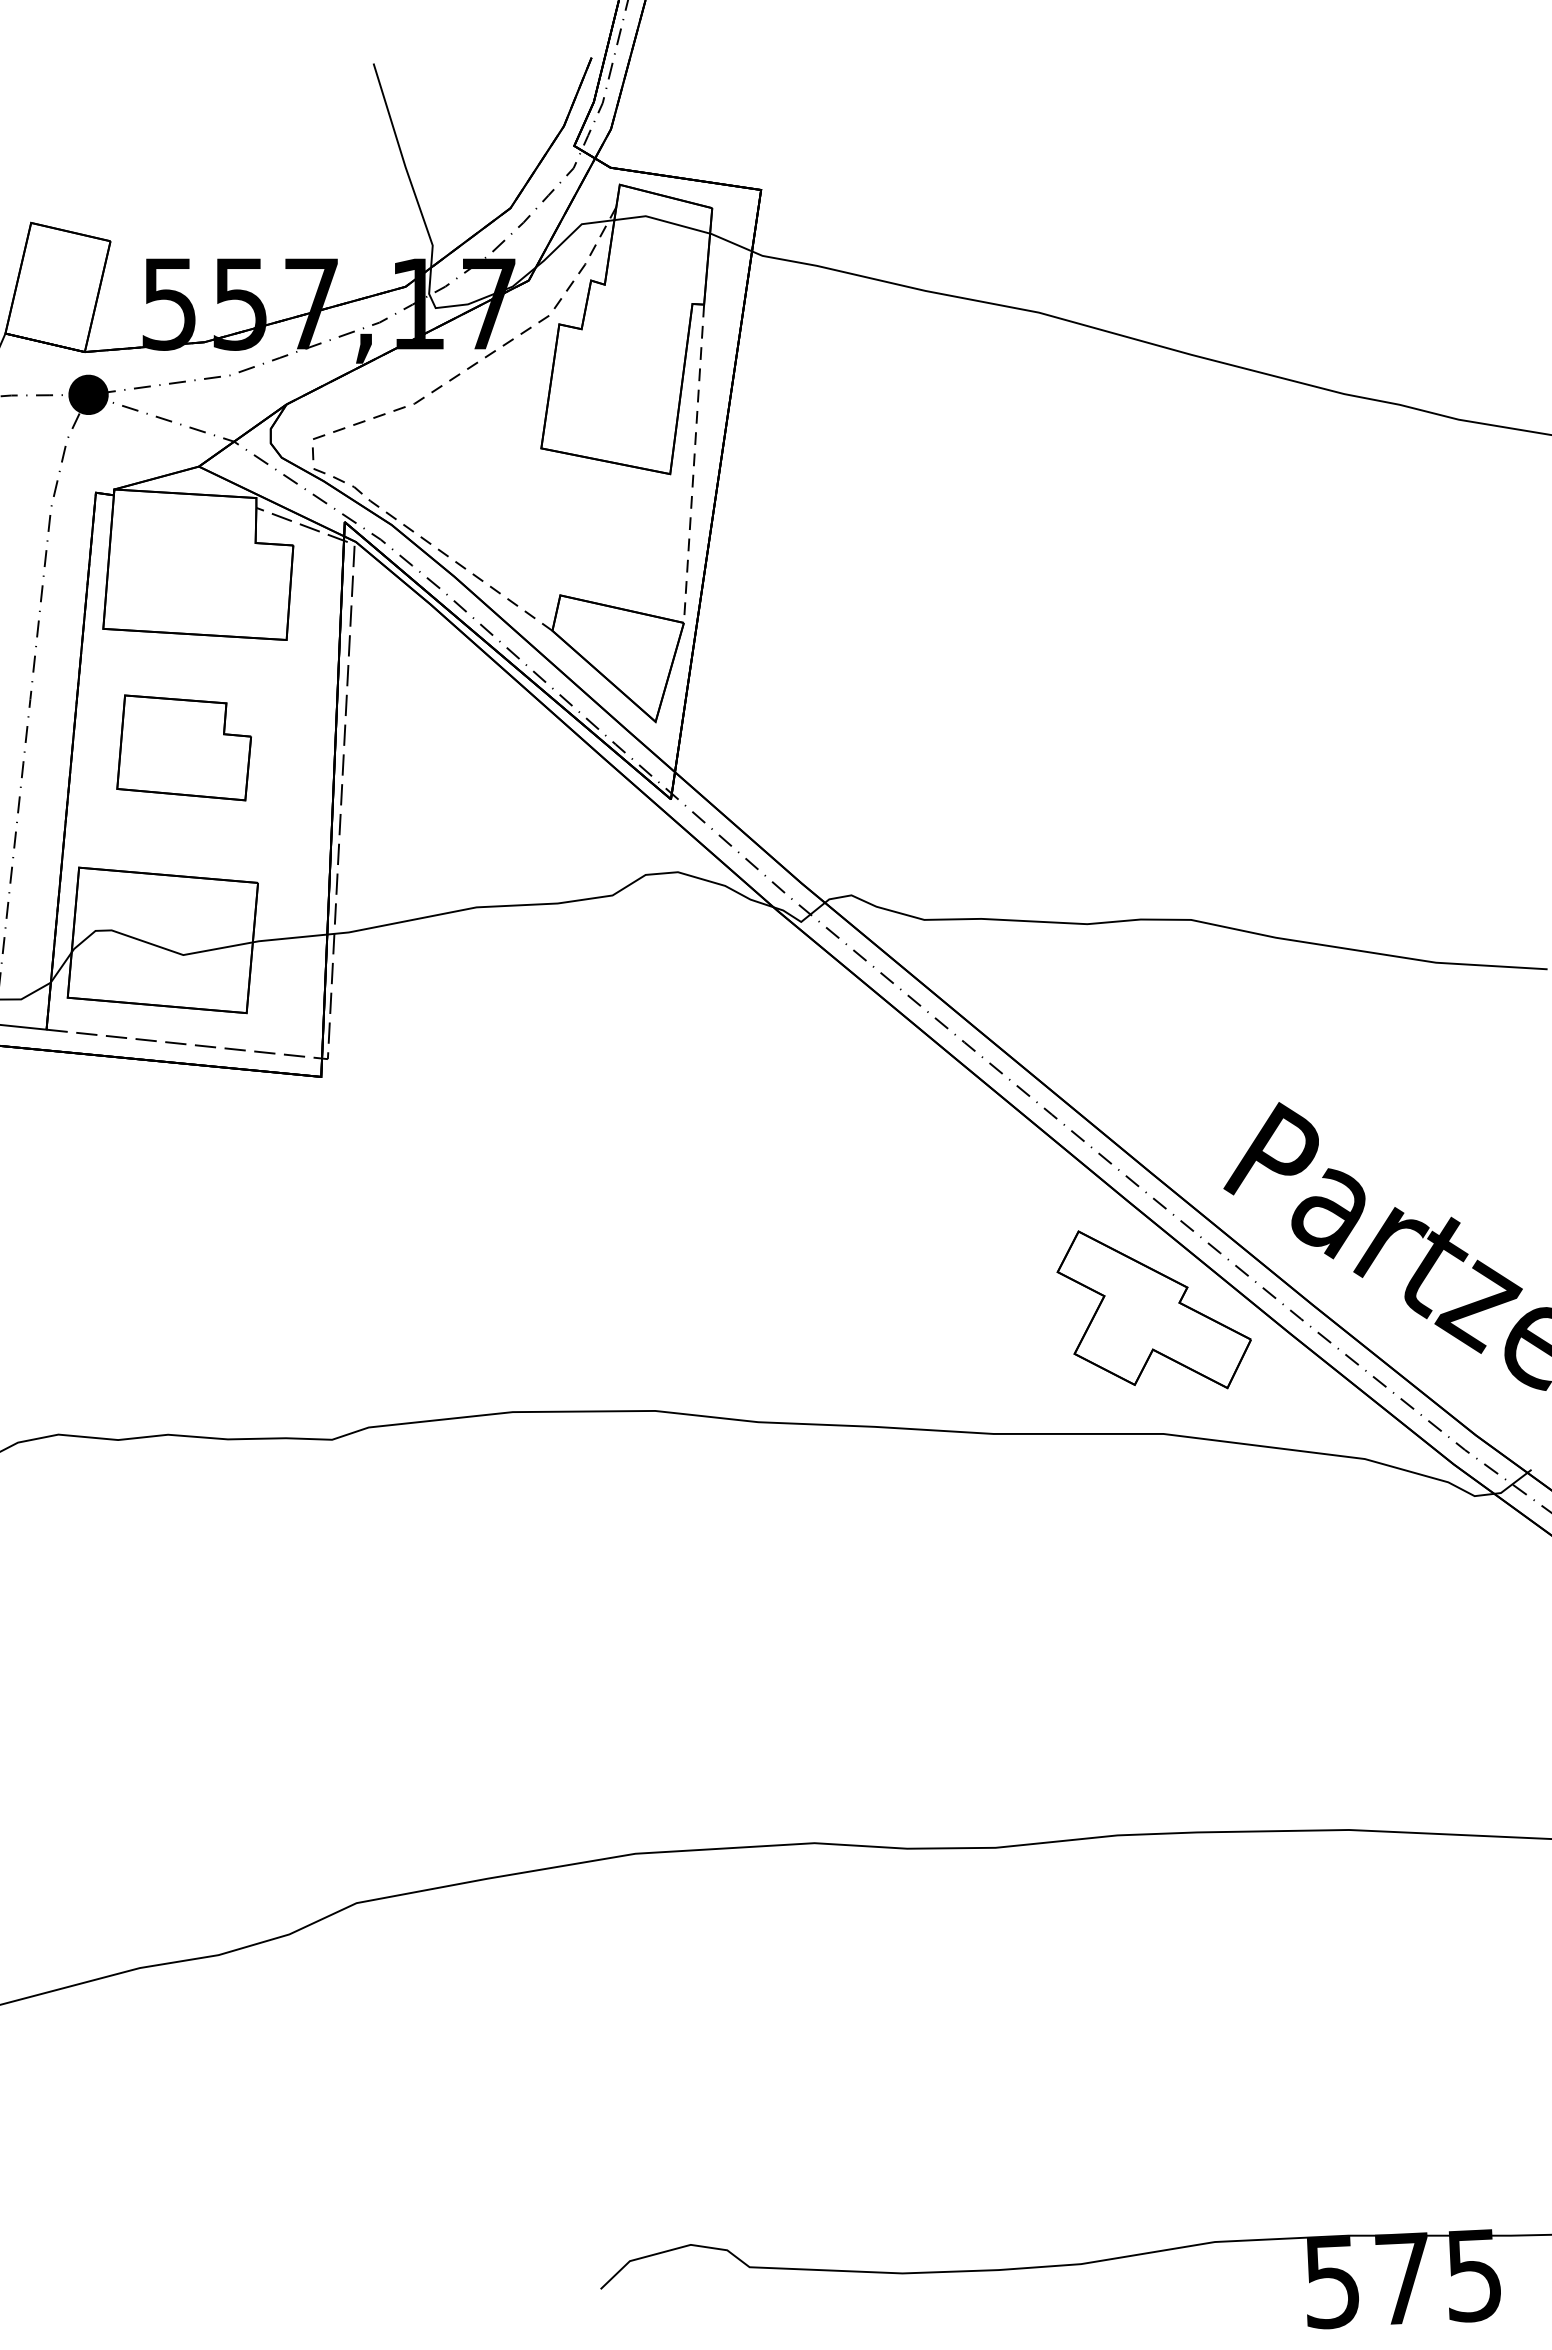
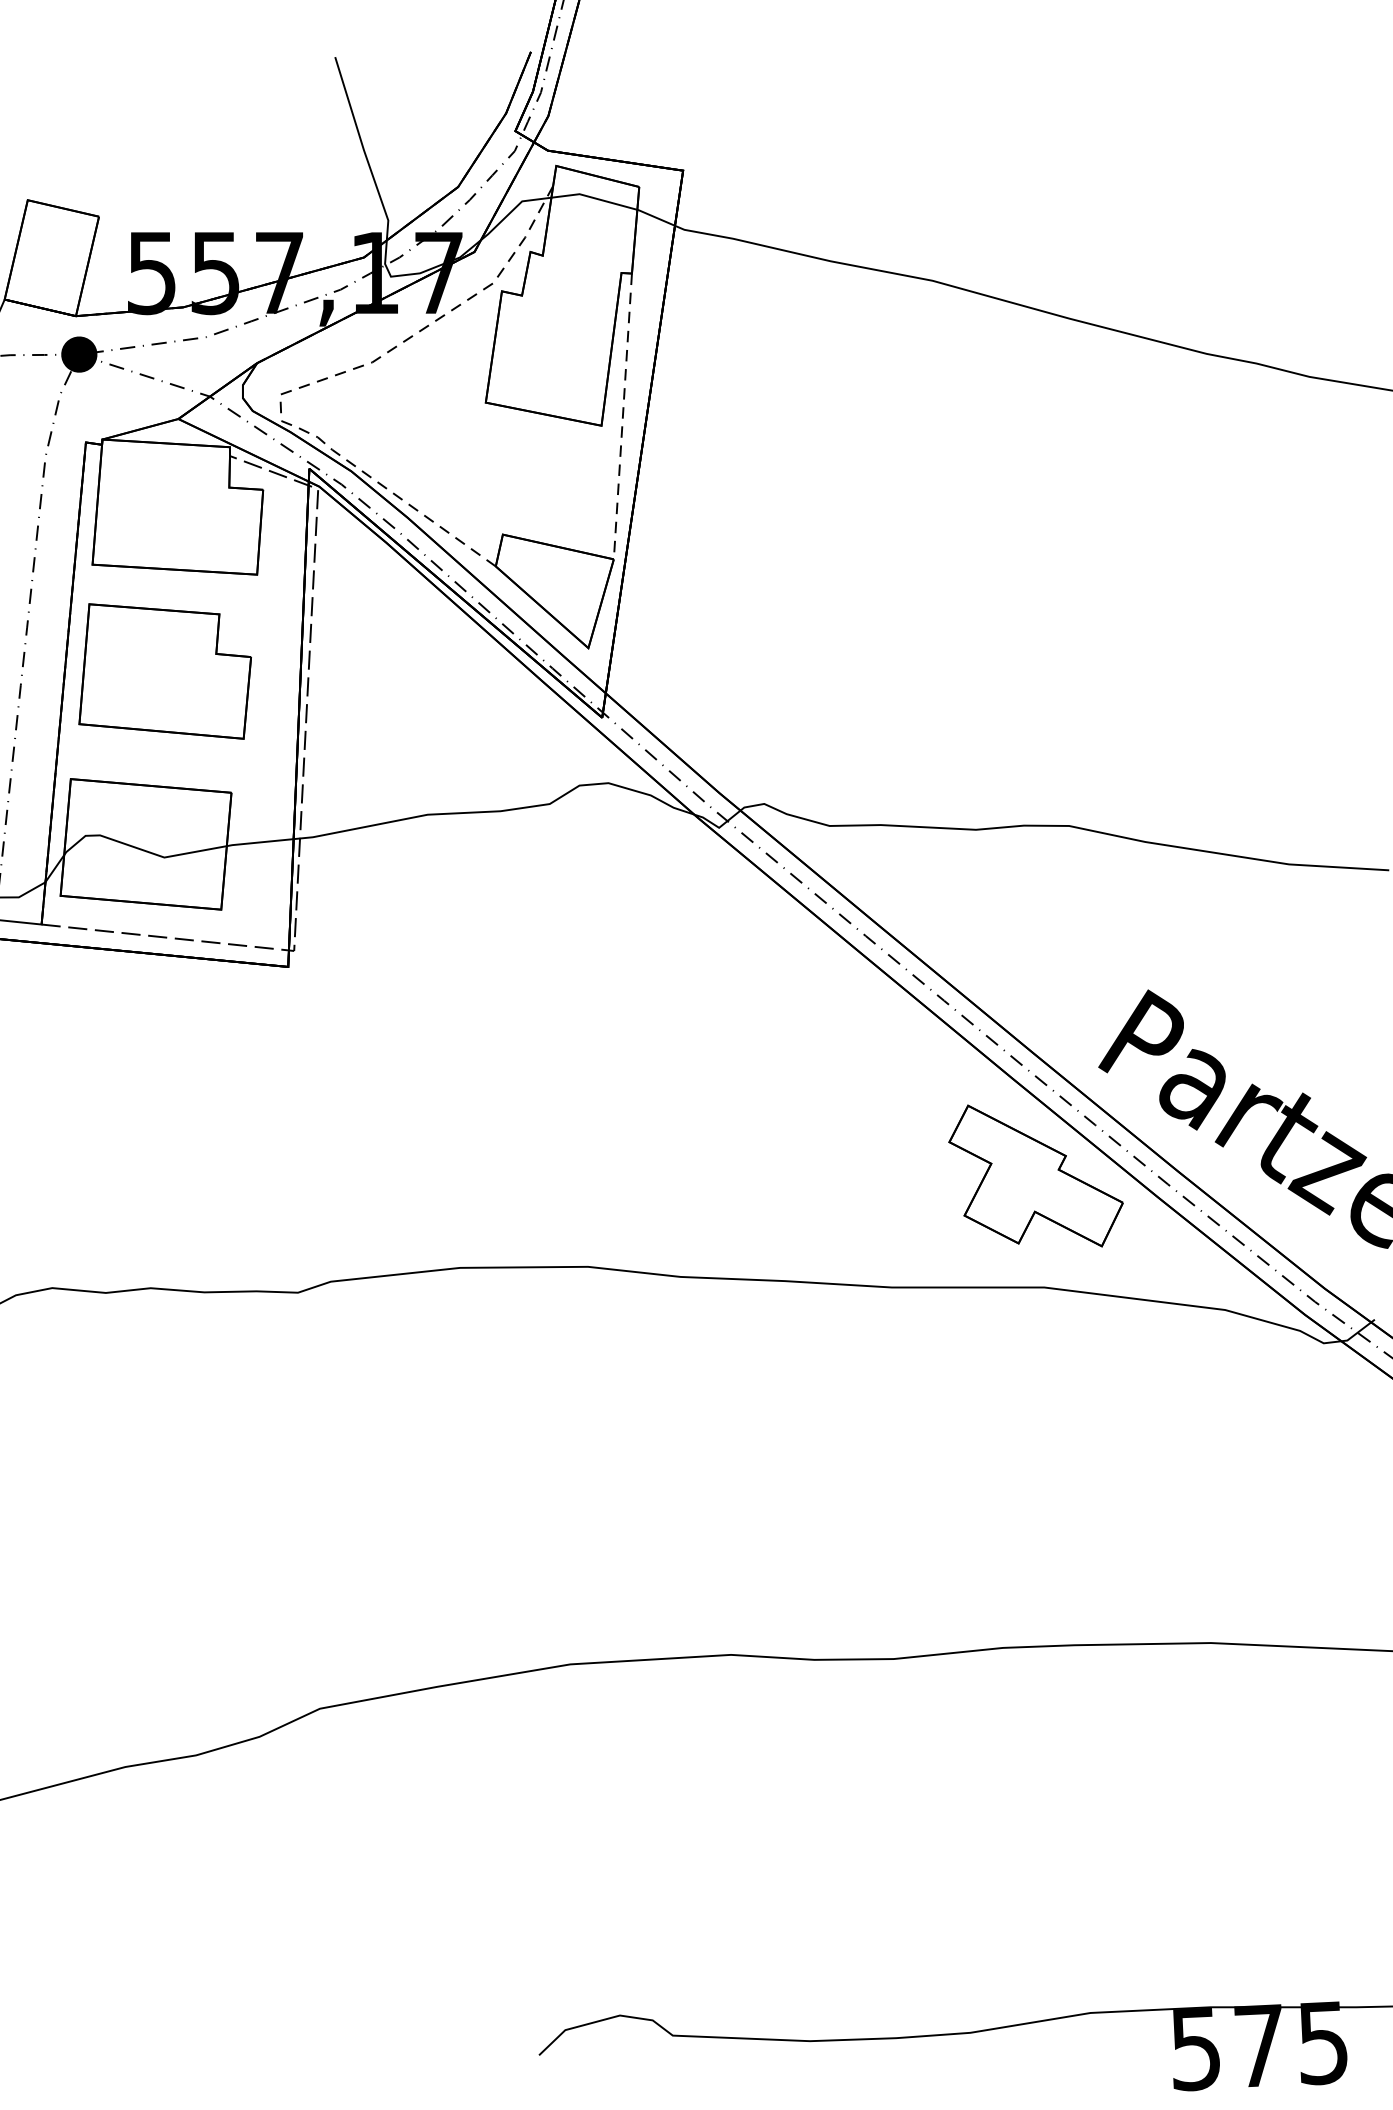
part: (183, 747) -> (164, 671), size x1.43

